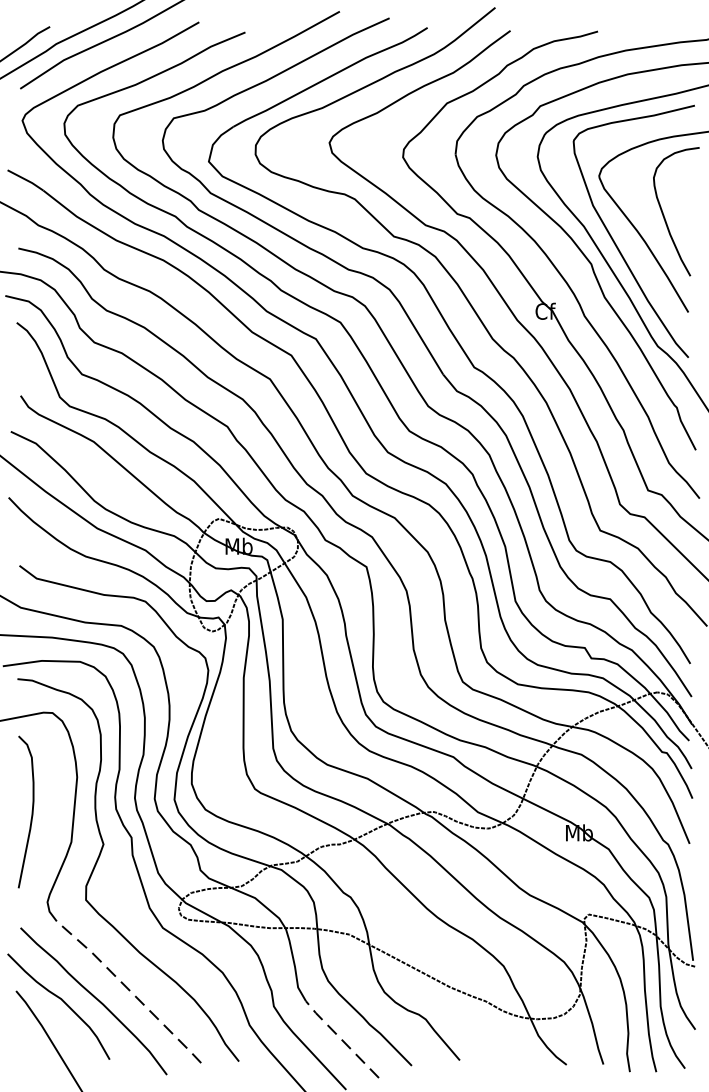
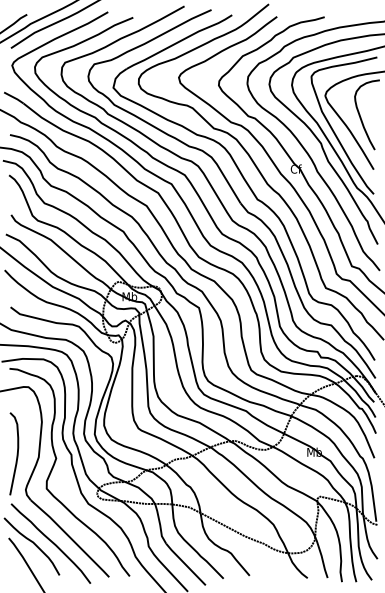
curve: (30, 811) -> (16, 453), moved
line: (129, 991) -> (70, 538), dashed -> solid
line: (341, 1039) -> (185, 564), dashed -> solid

